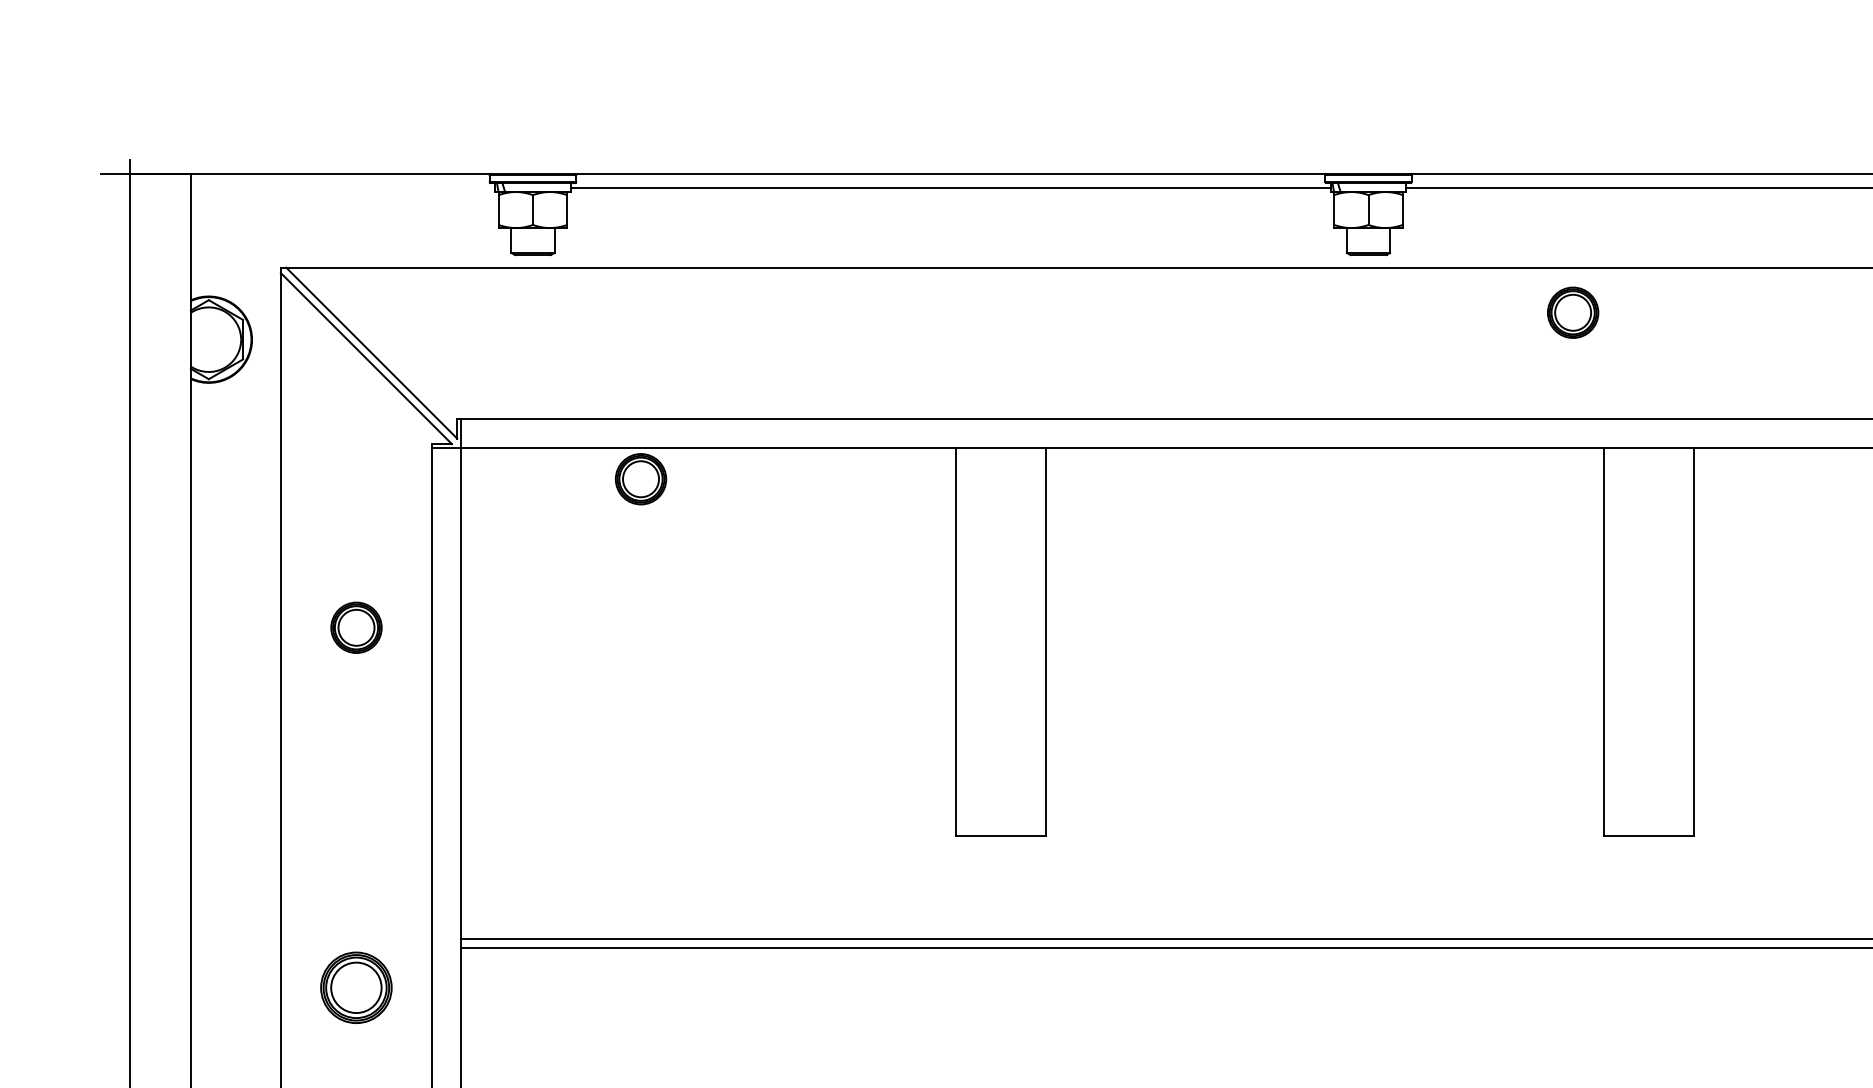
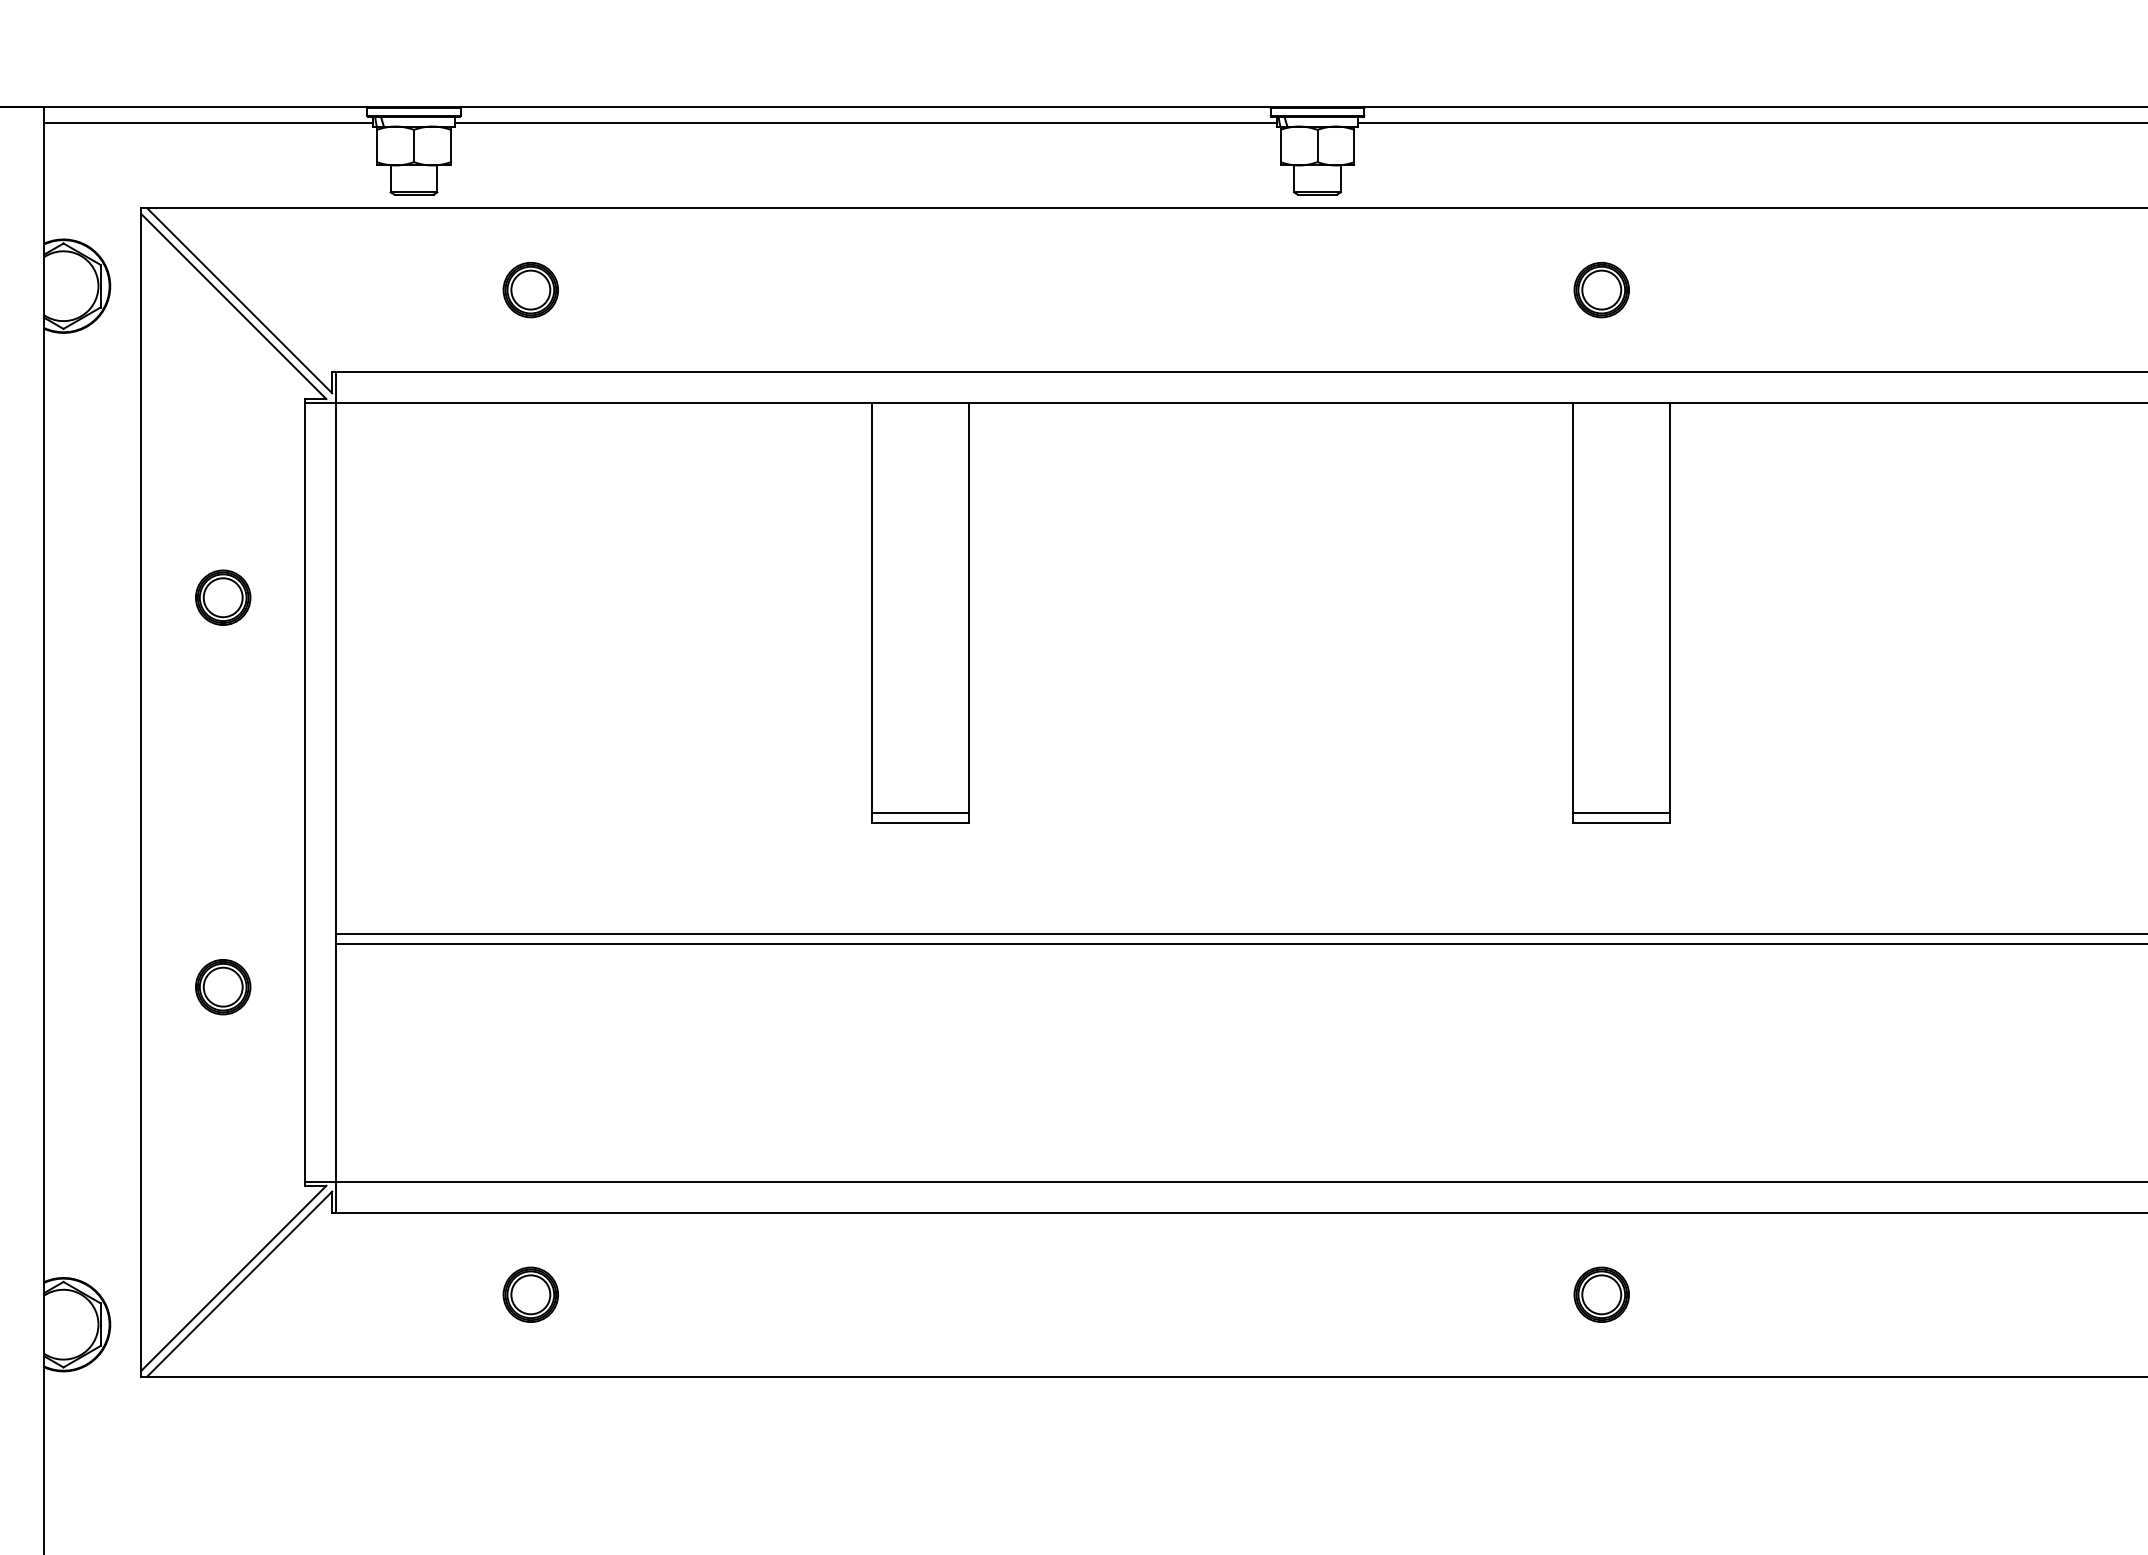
line: (342, 188) -> (208, 122), added
part: (1572, 313) -> (1601, 290), moved
part: (640, 479) -> (530, 290), moved
line: (1000, 827) -> (919, 813), added
line: (1648, 827) -> (1620, 813), added
part: (356, 988) -> (223, 987), size x0.71

